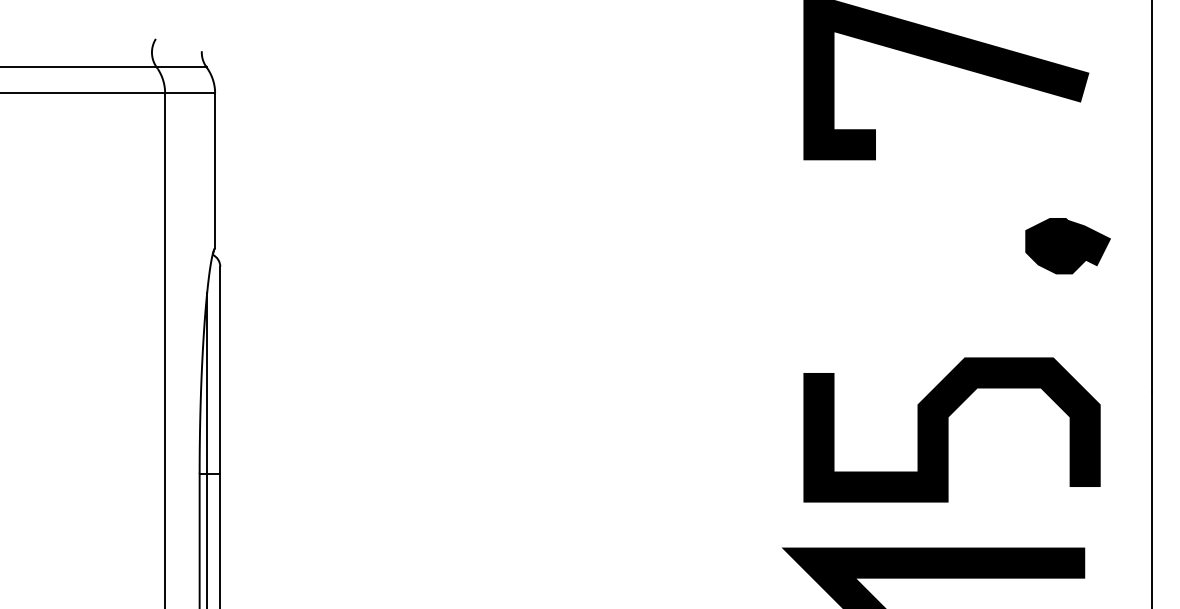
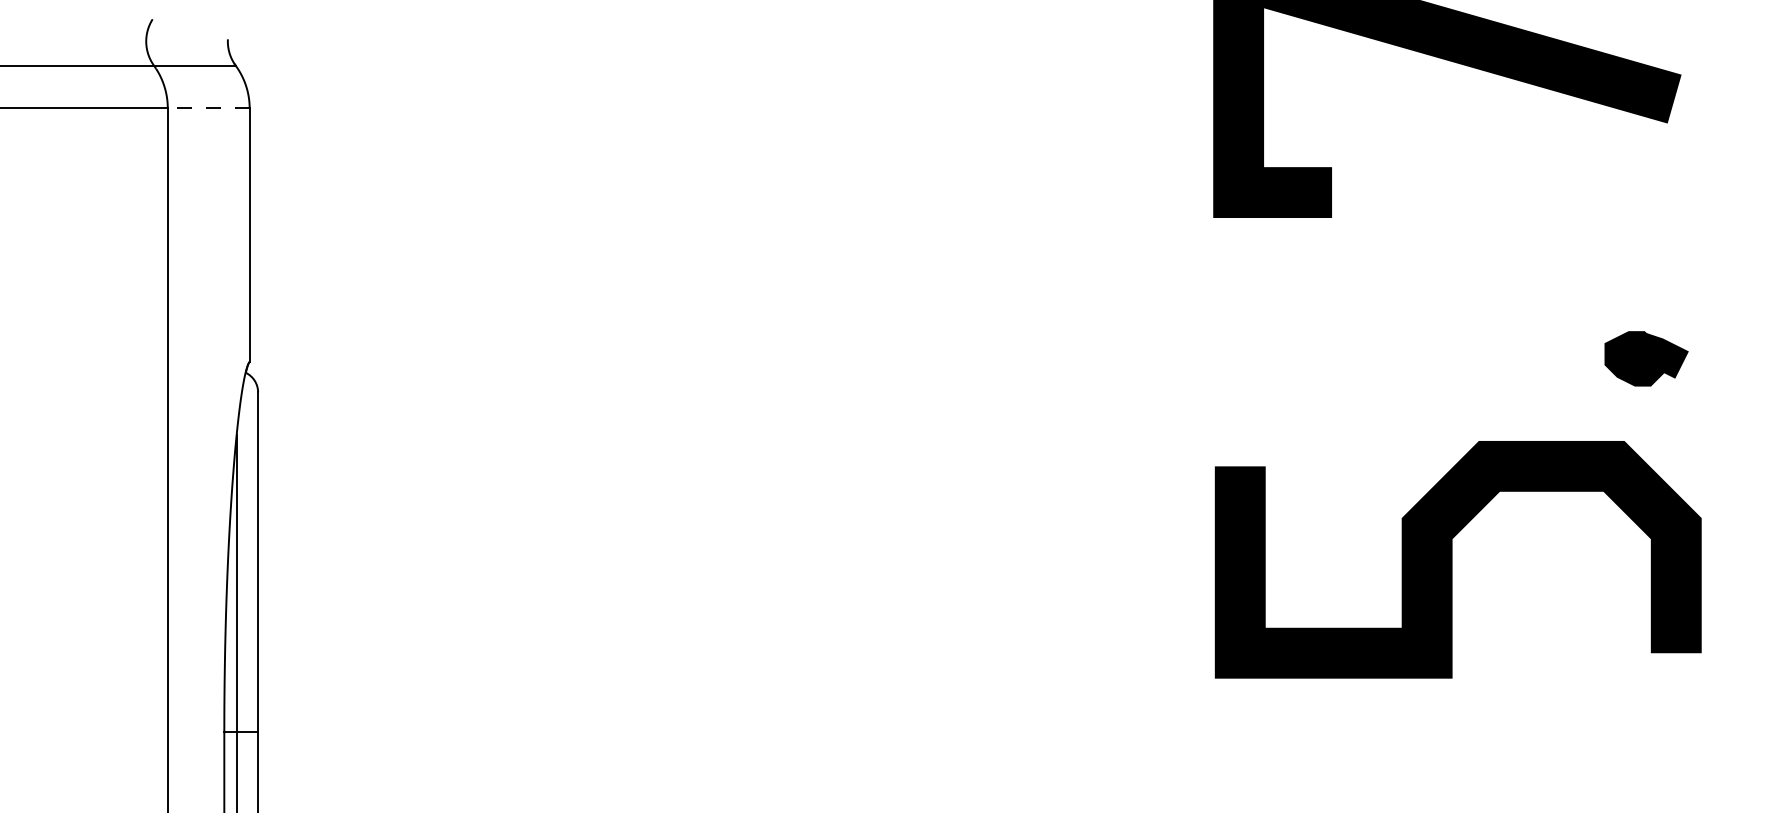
line: (190, 93) -> (209, 108), solid -> dashed
part: (1067, 246) -> (1645, 359), size x0.6
curve: (948, 429) -> (1452, 558), moved

